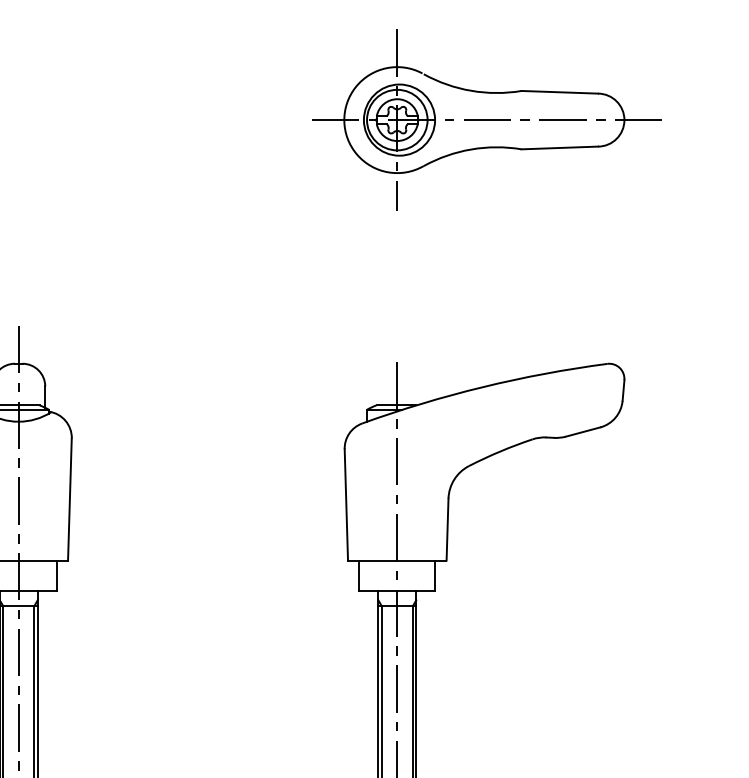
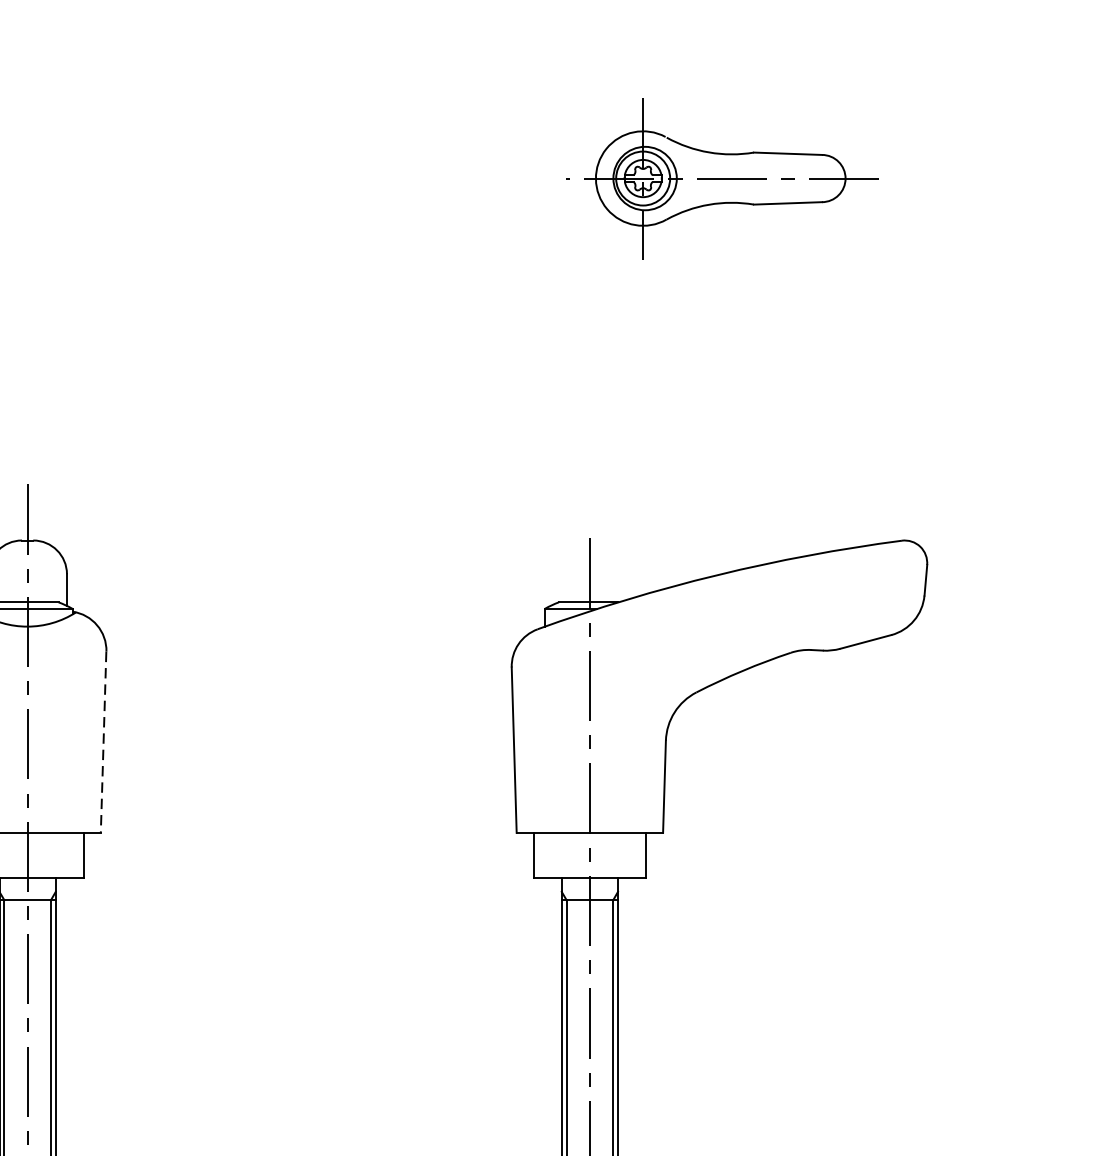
part: (486, 119) -> (722, 177), size x0.6
line: (69, 500) -> (102, 743), solid -> dashed

